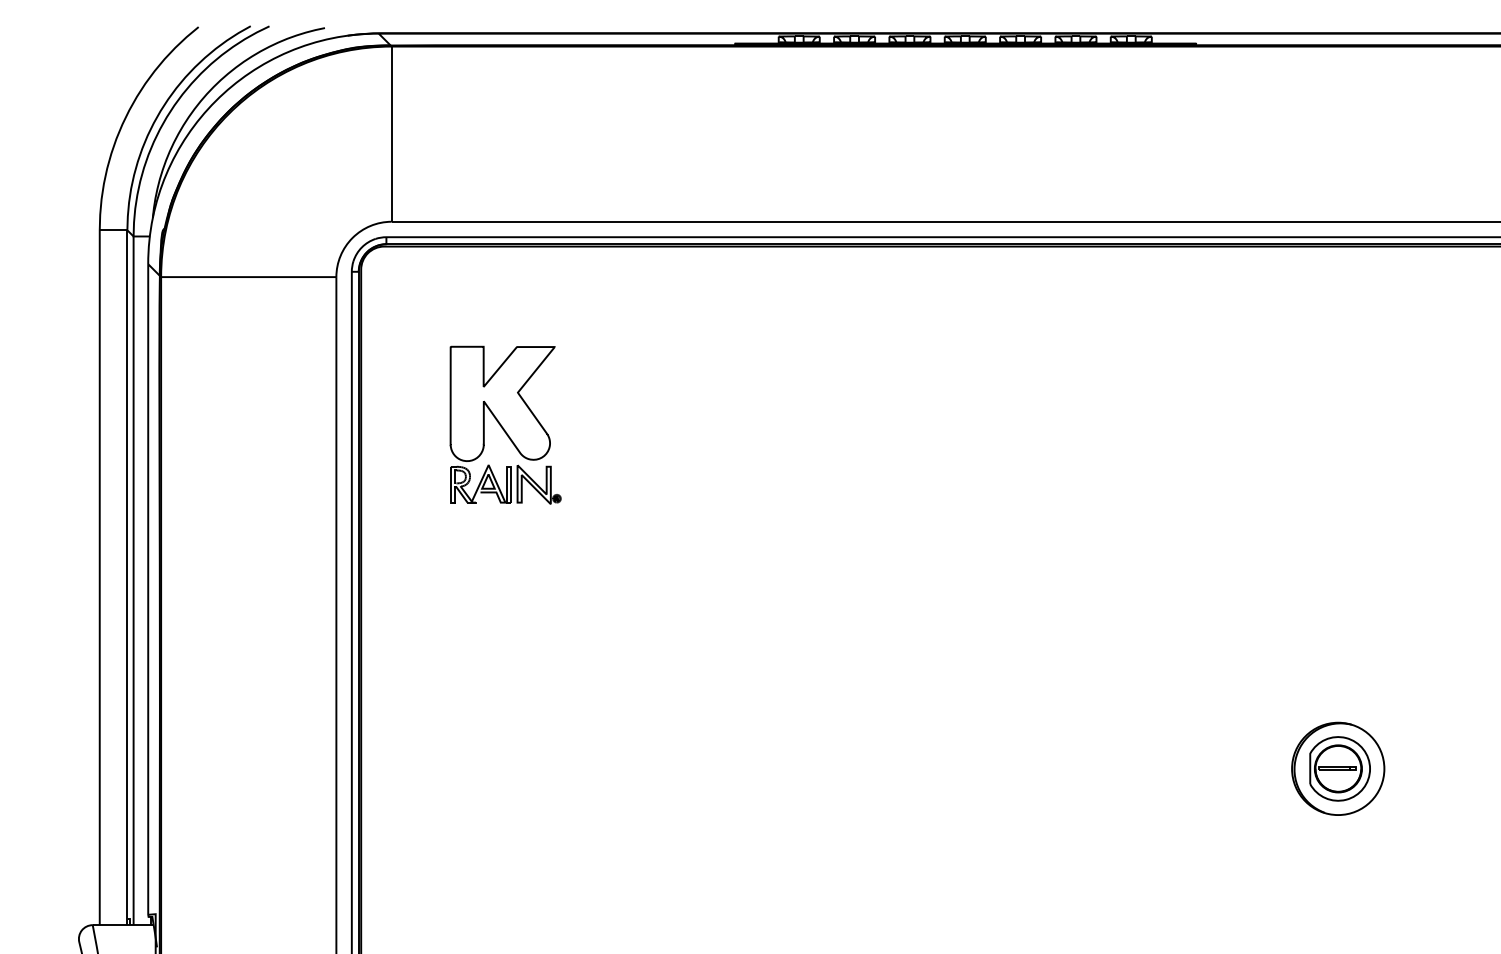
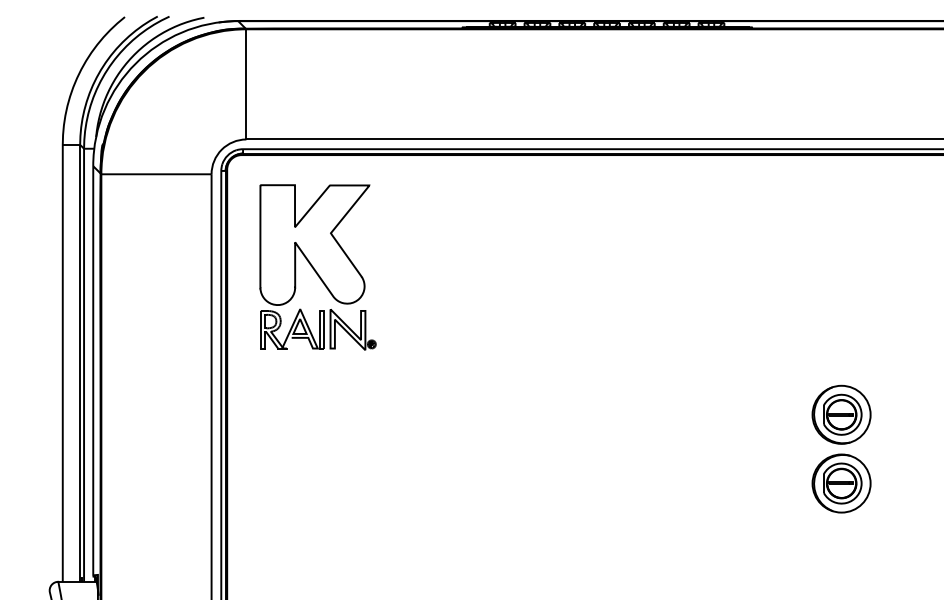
part: (504, 425) -> (317, 267), size x1.67
part: (1338, 659) -> (841, 414), added

